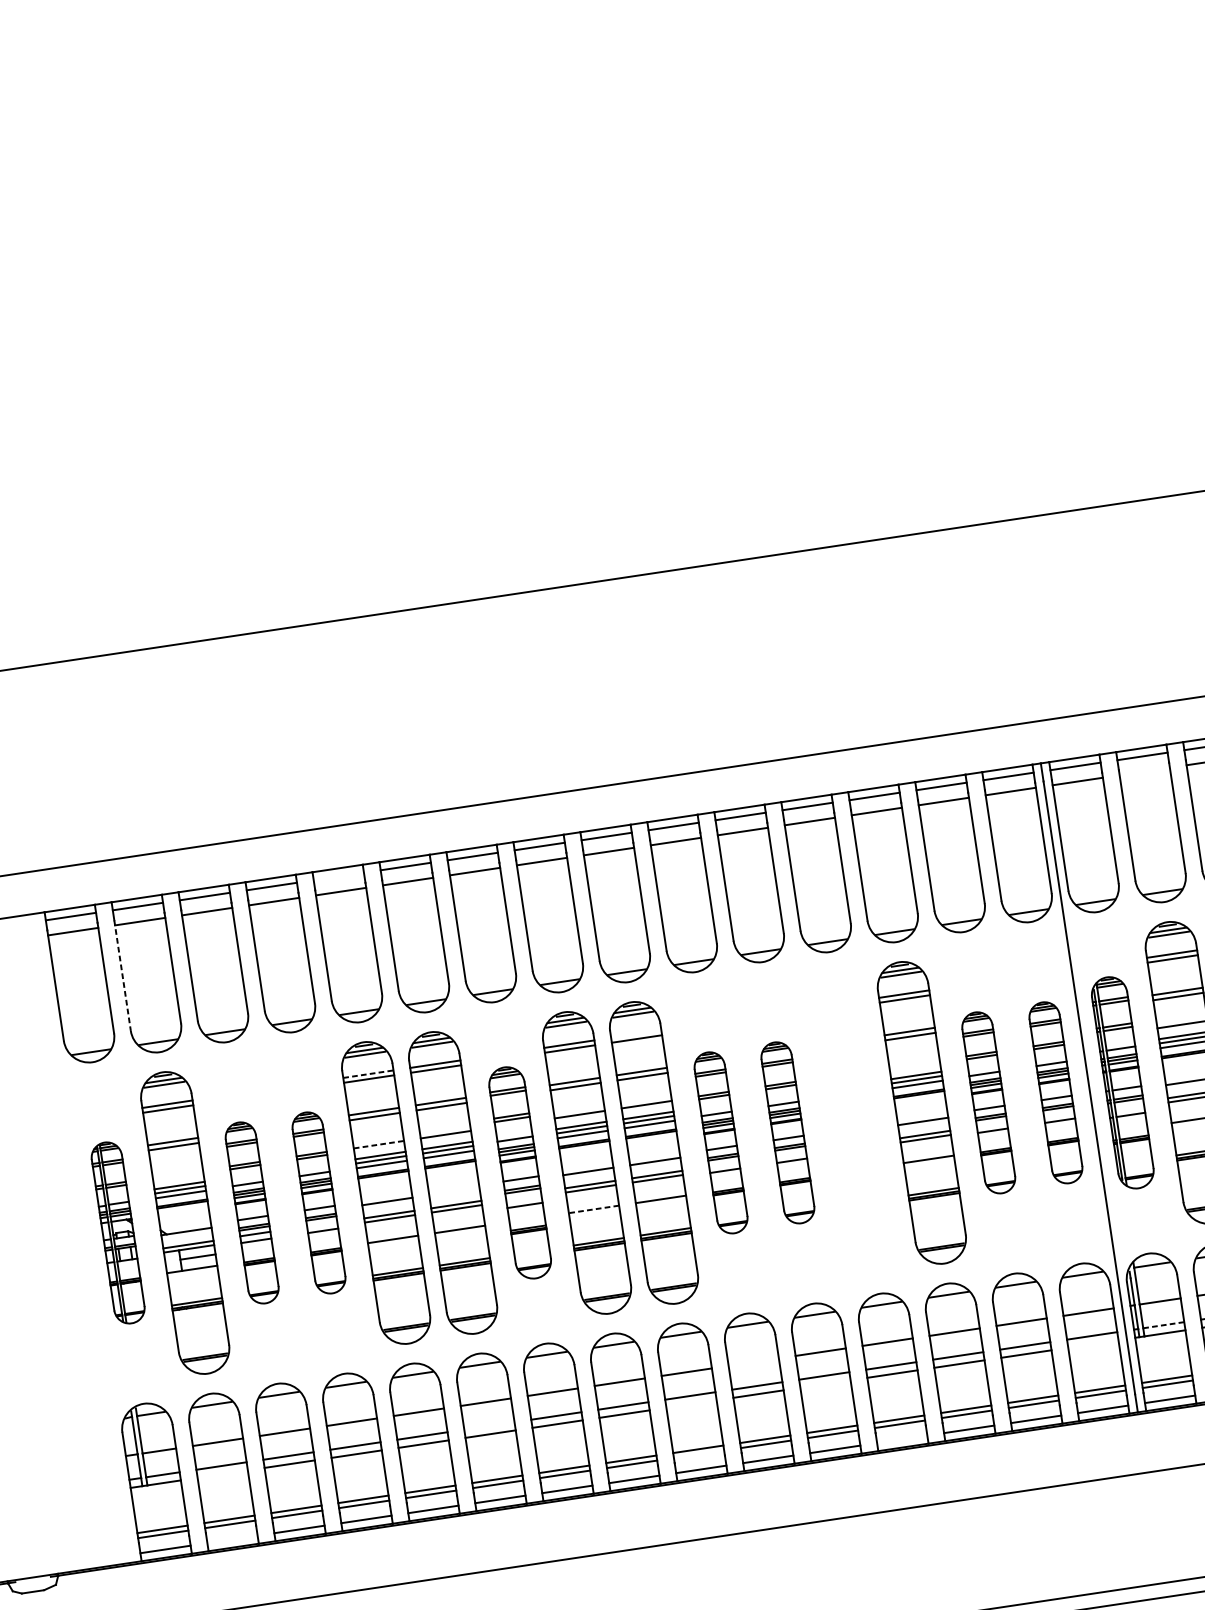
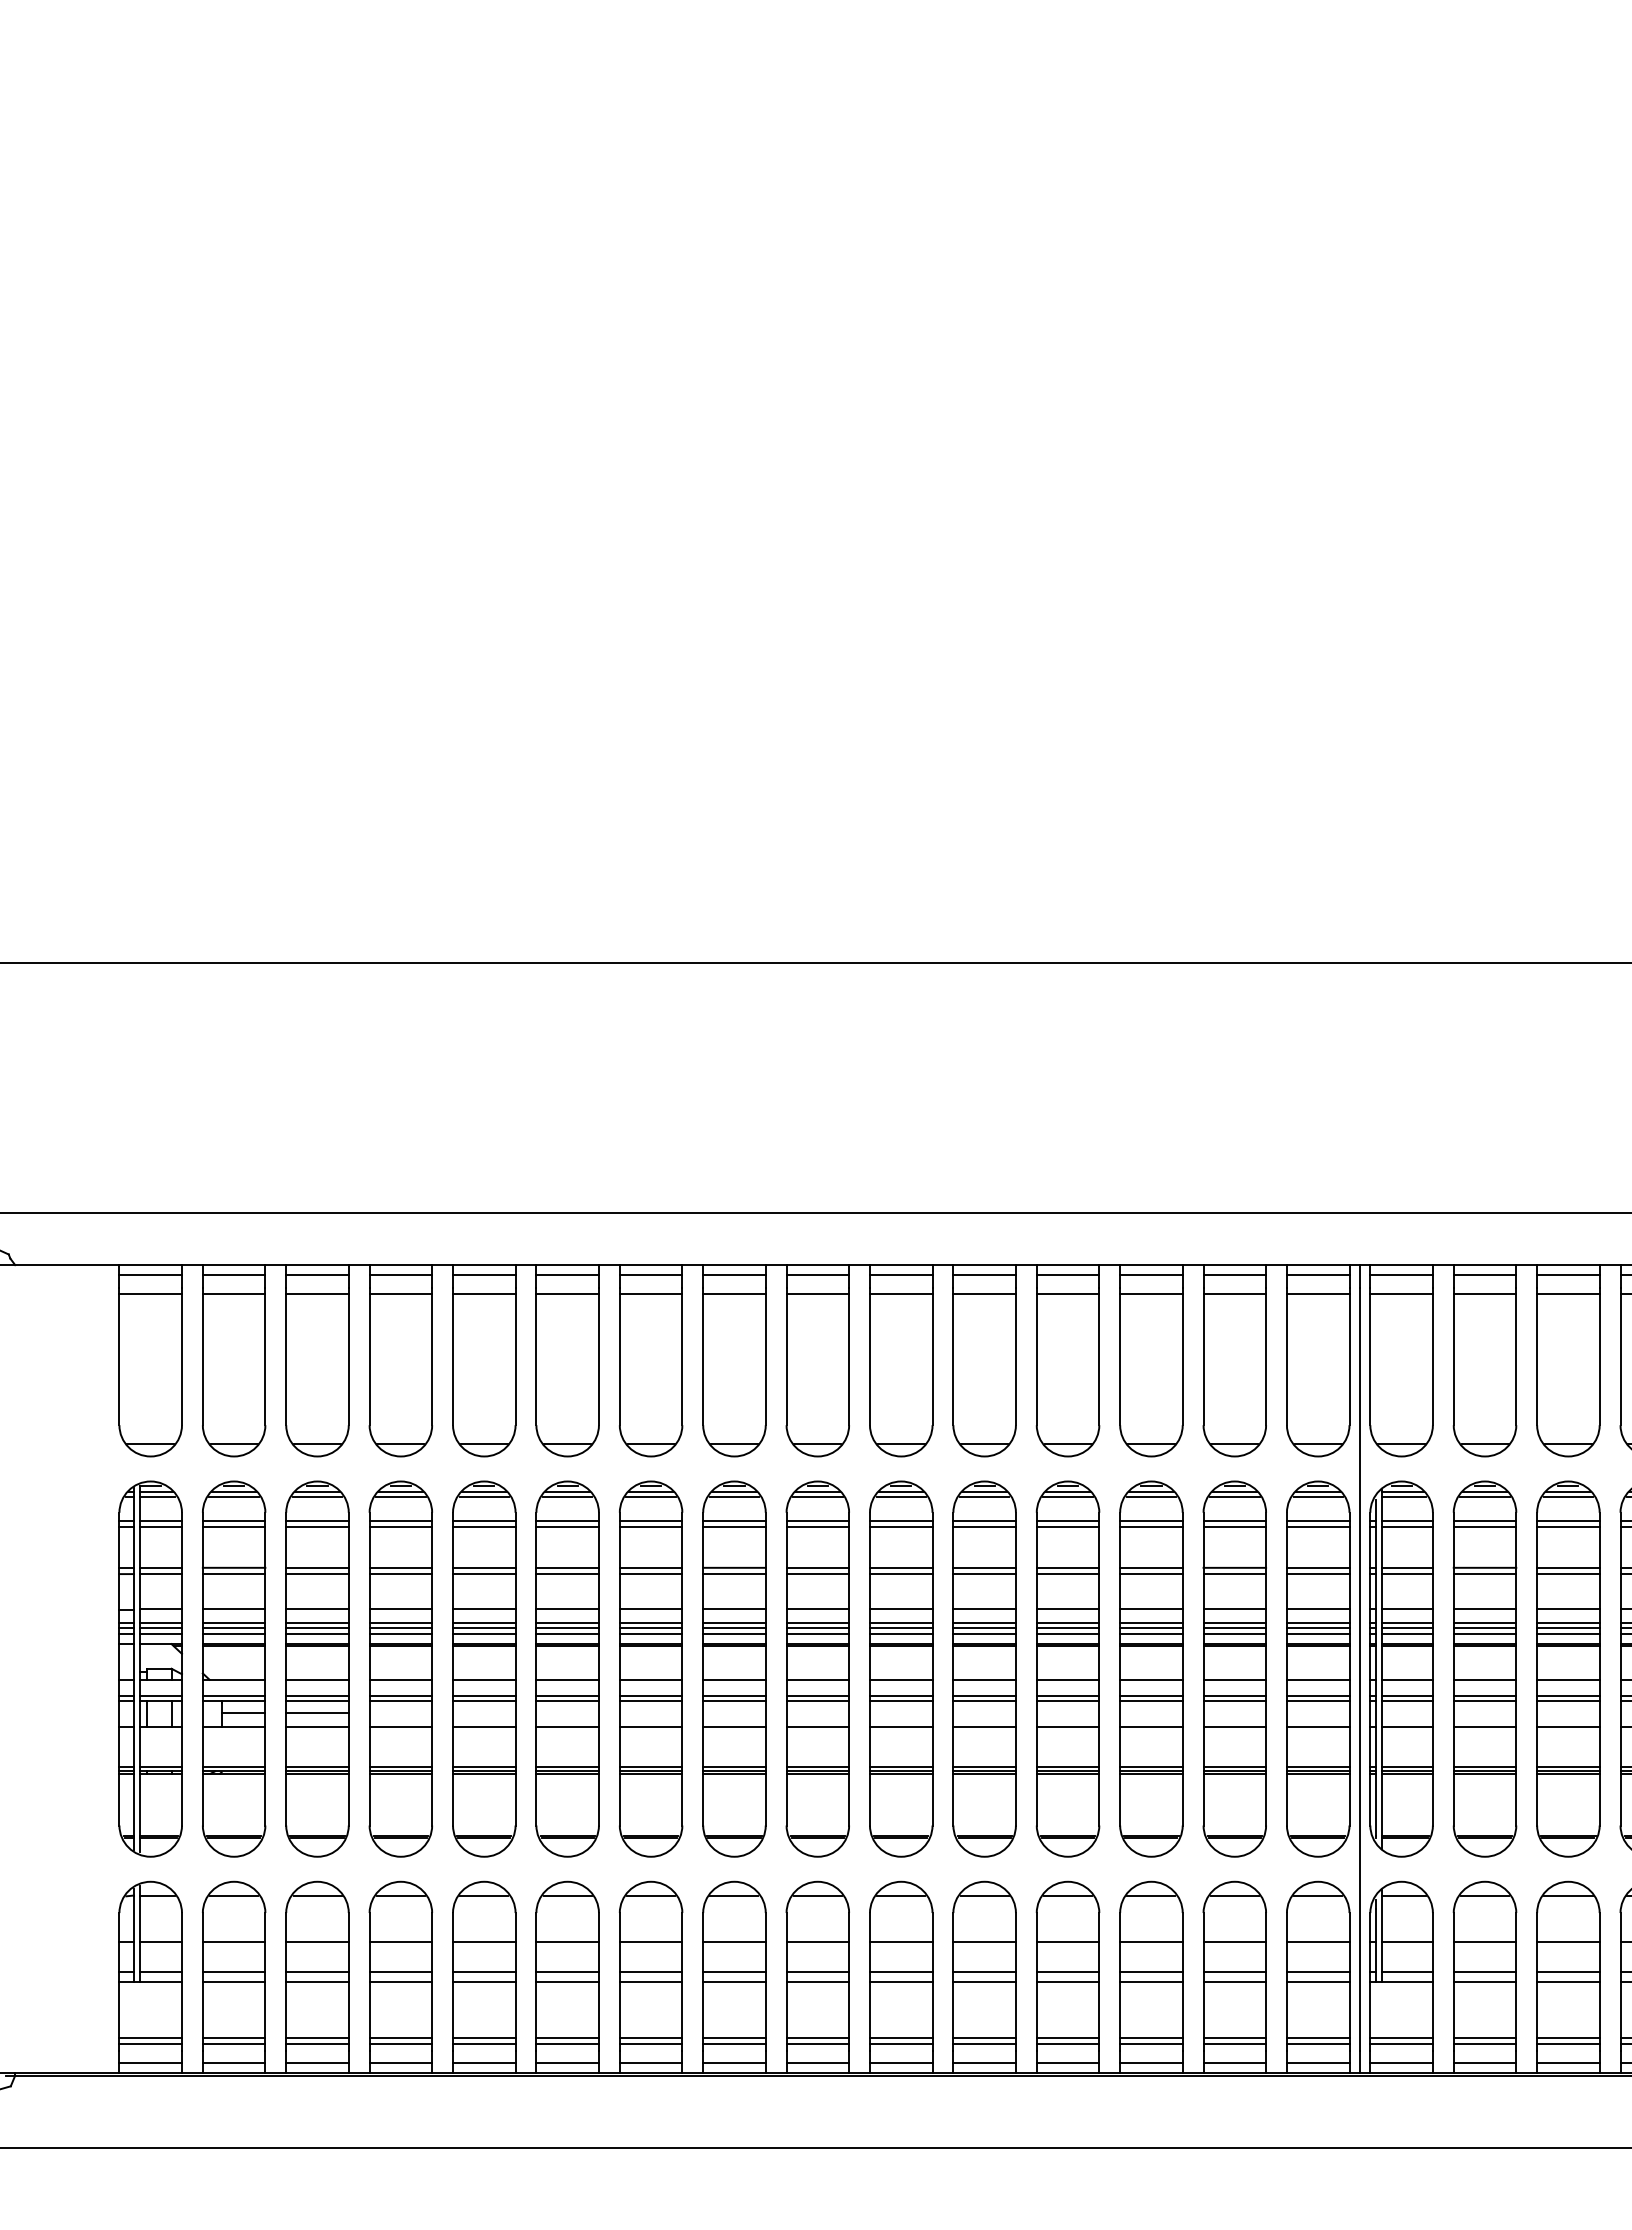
line: (1144, 771) -> (1484, 1293), added
line: (339, 876) -> (484, 1275), added
line: (122, 975) -> (202, 1356), dashed -> solid
line: (636, 1034) -> (817, 1521), added
line: (914, 1065) -> (1151, 1609), added
line: (368, 1074) -> (484, 1521), dashed -> solid
part: (1122, 1082) -> (1401, 1668), size x1.43
part: (1056, 1092) -> (1318, 1668), size x1.67
part: (988, 1102) -> (1234, 1668), size x1.67
part: (854, 1122) -> (1067, 1668), added
part: (787, 1132) -> (984, 1668), size x1.67
part: (721, 1142) -> (901, 1668), size x1.67
line: (379, 1145) -> (484, 1609), dashed -> solid
part: (520, 1172) -> (651, 1668), size x1.43
line: (177, 1175) -> (233, 1609), added
line: (454, 1191) -> (567, 1679), added
part: (318, 1202) -> (400, 1668), size x1.67
line: (593, 1209) -> (733, 1726), dashed -> solid
part: (252, 1212) -> (317, 1668), size x1.67
part: (118, 1232) -> (150, 1668), size x1.67
line: (1163, 1325) -> (1407, 1971), dashed -> solid
line: (1092, 1343) -> (1317, 1981), added
line: (753, 1362) -> (900, 1942), added
line: (825, 1383) -> (984, 1981), added
line: (691, 1403) -> (817, 1981), added
line: (489, 1425) -> (567, 1971), added
line: (901, 1439) -> (1067, 2063), added
line: (698, 1454) -> (817, 2044), added
line: (222, 1473) -> (233, 1981), added
line: (232, 1539) -> (233, 2063), added

